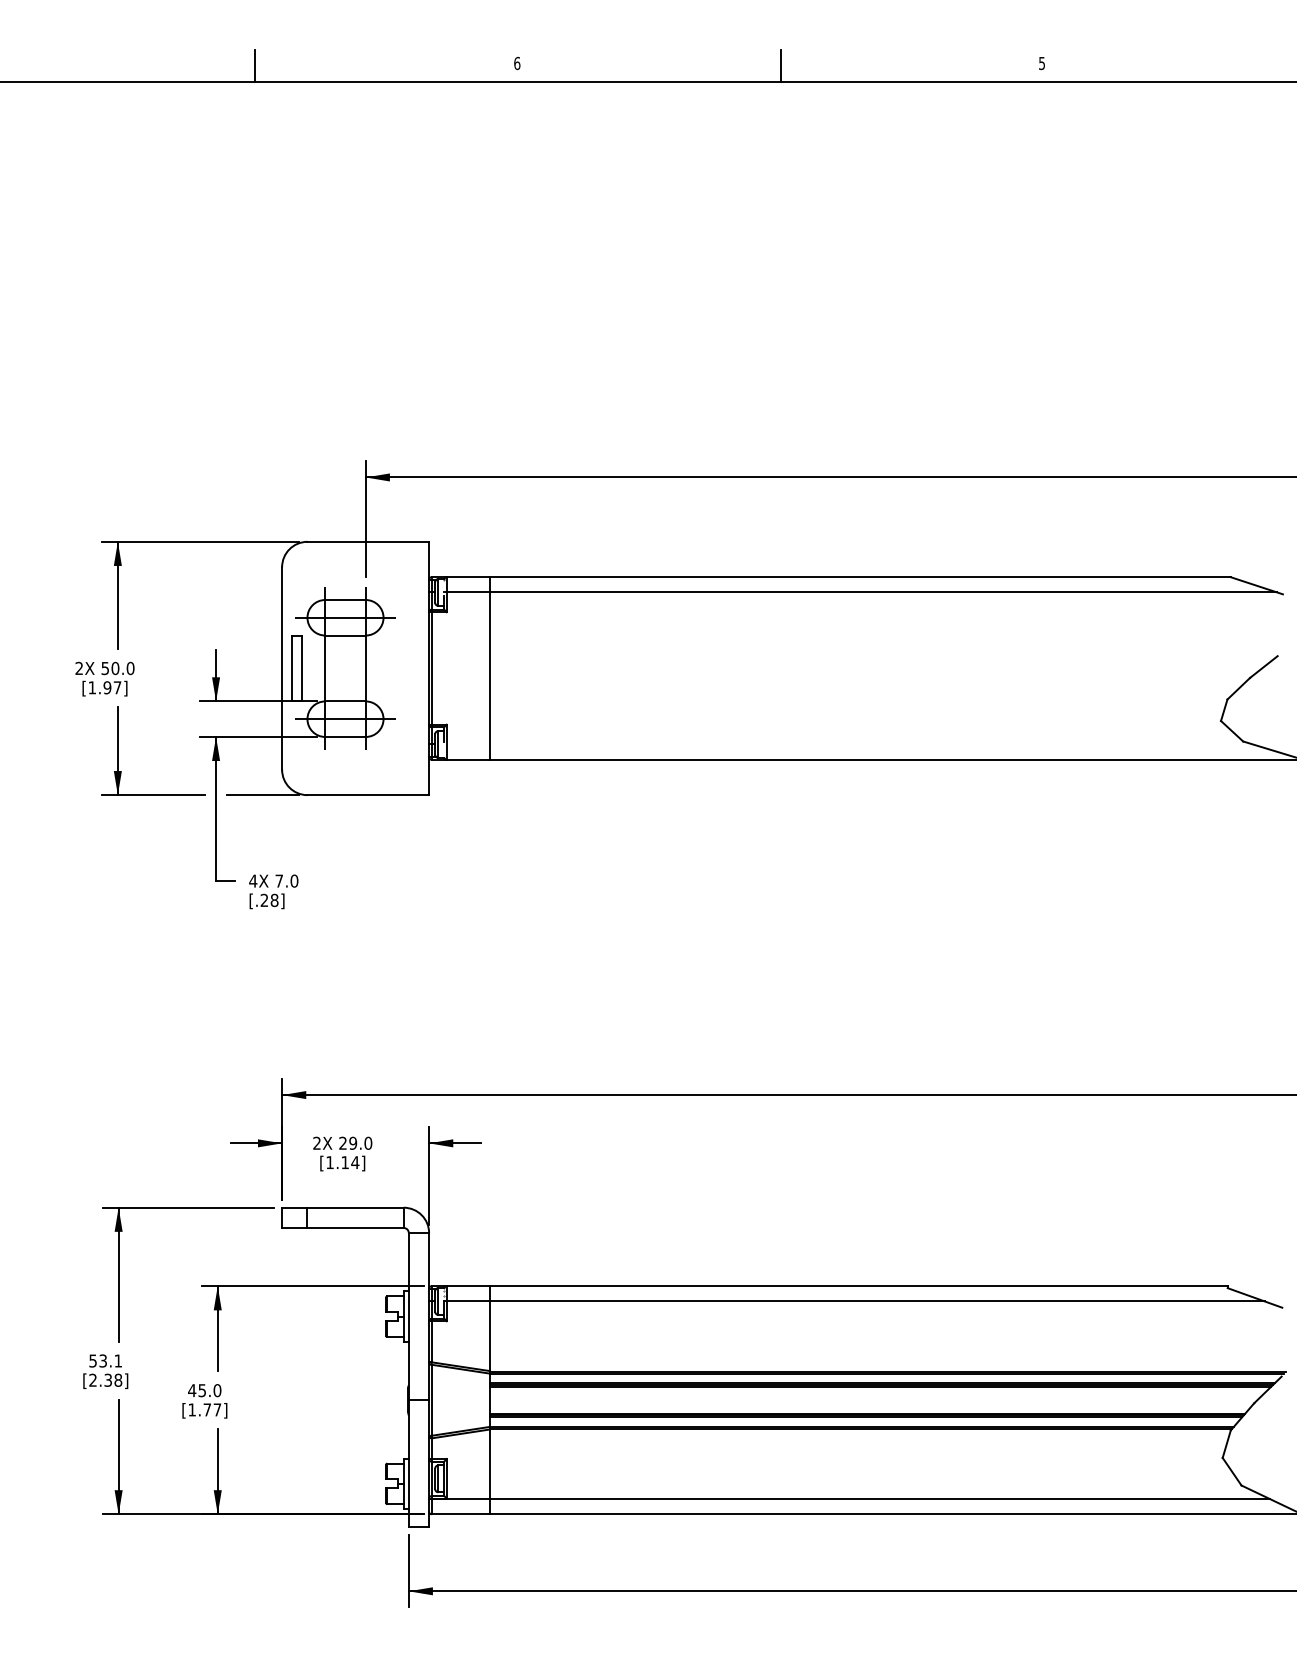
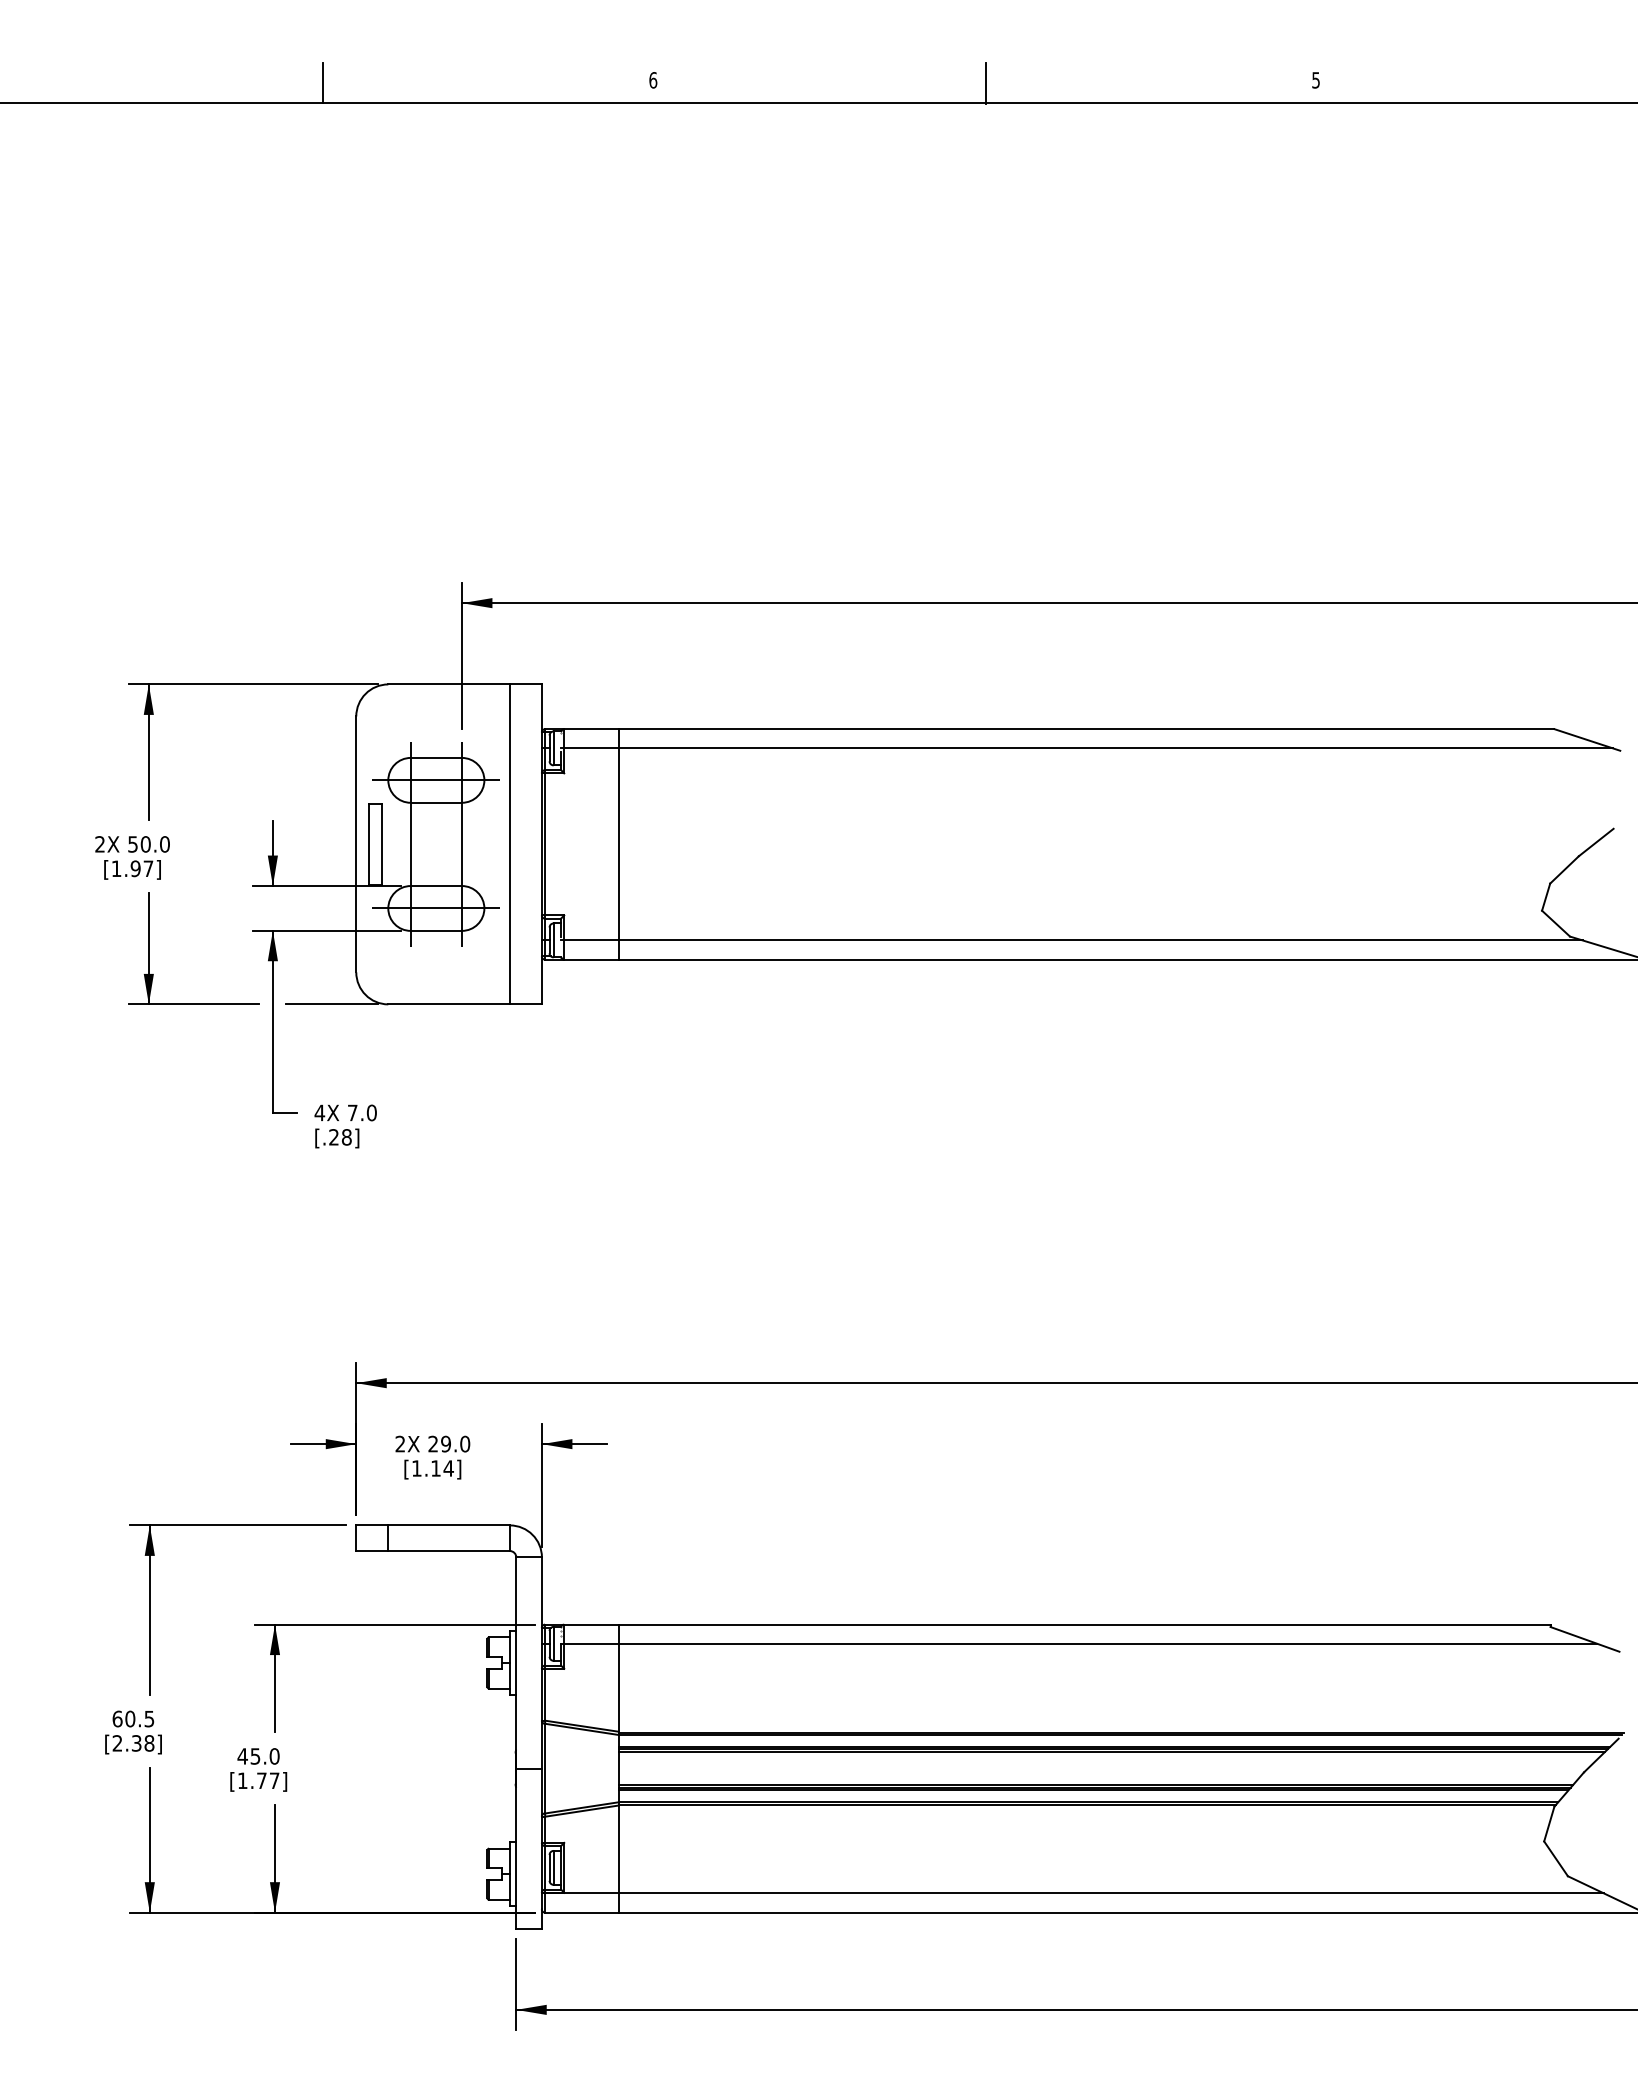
line: (403, 668) -> (509, 844), added
line: (848, 744) -> (1071, 940), added
text: (105, 1360) -> (133, 1718), 53.1 -> 60.5

